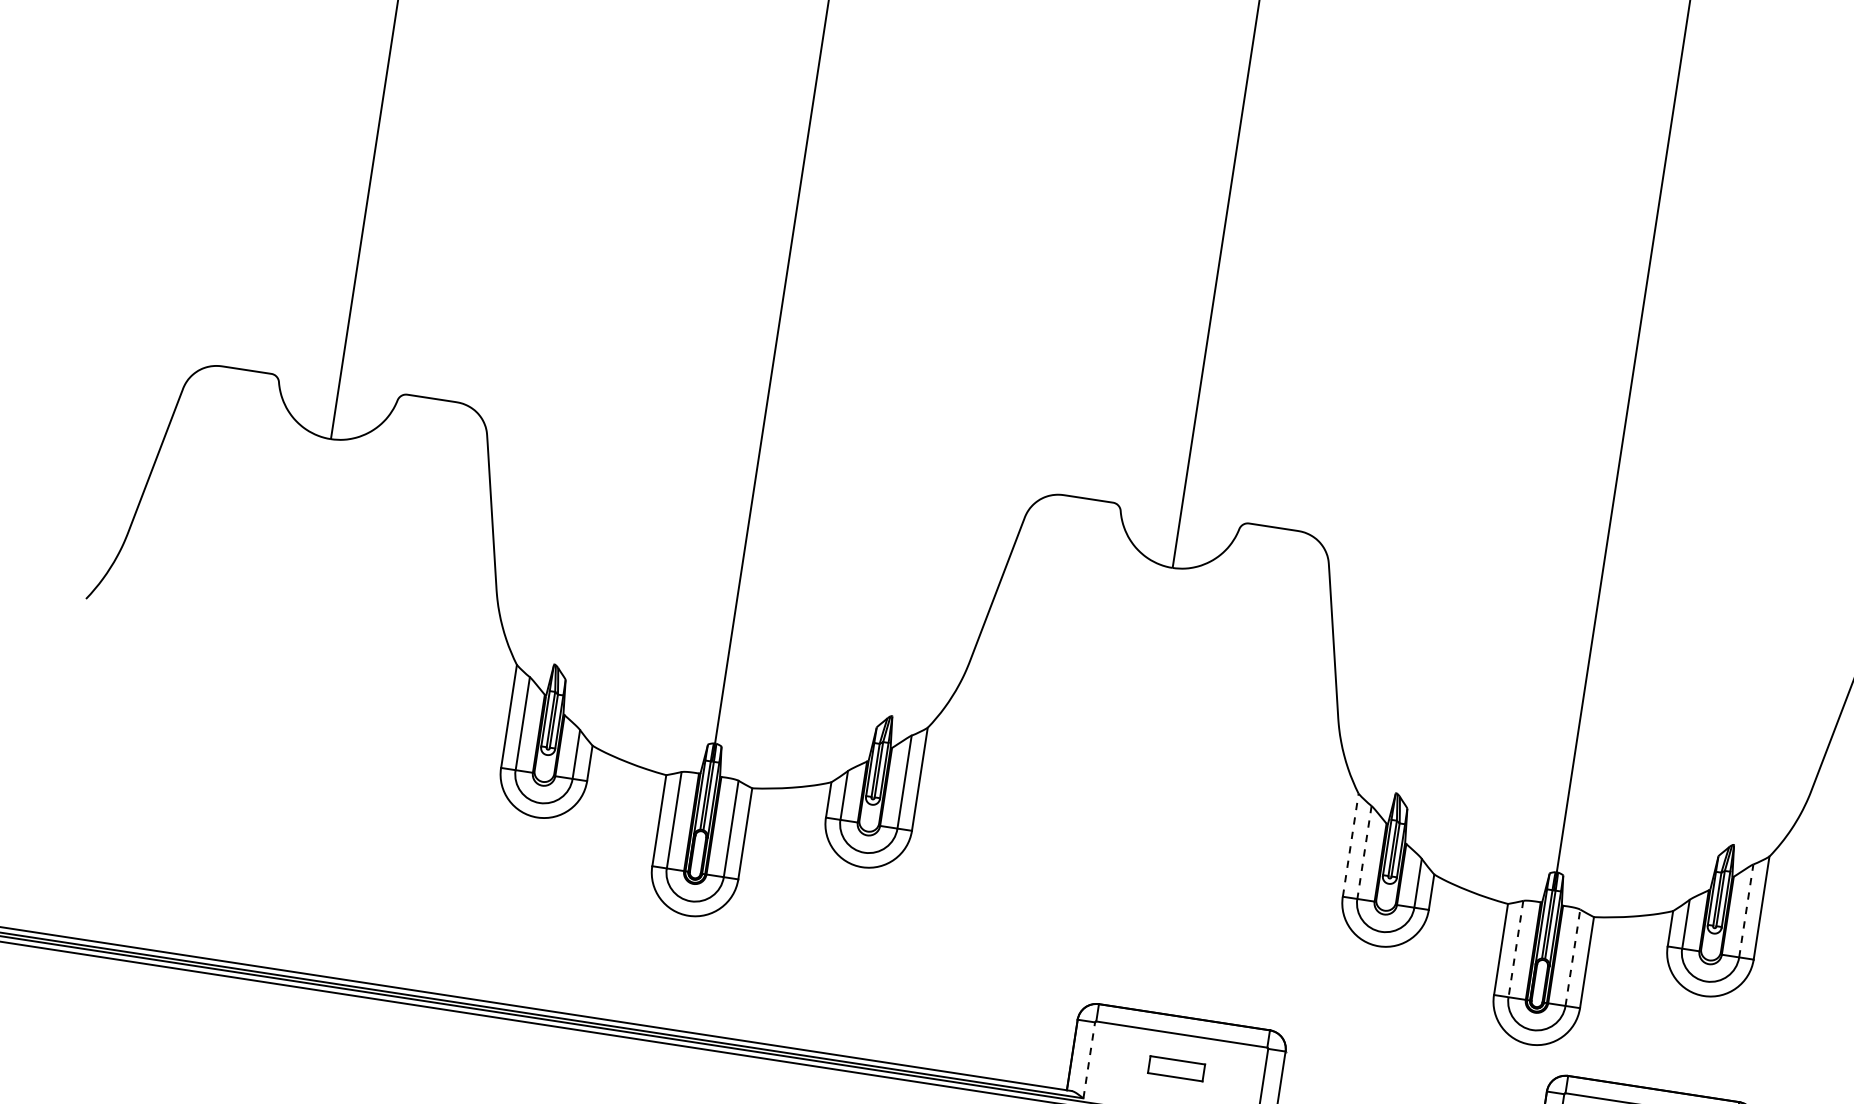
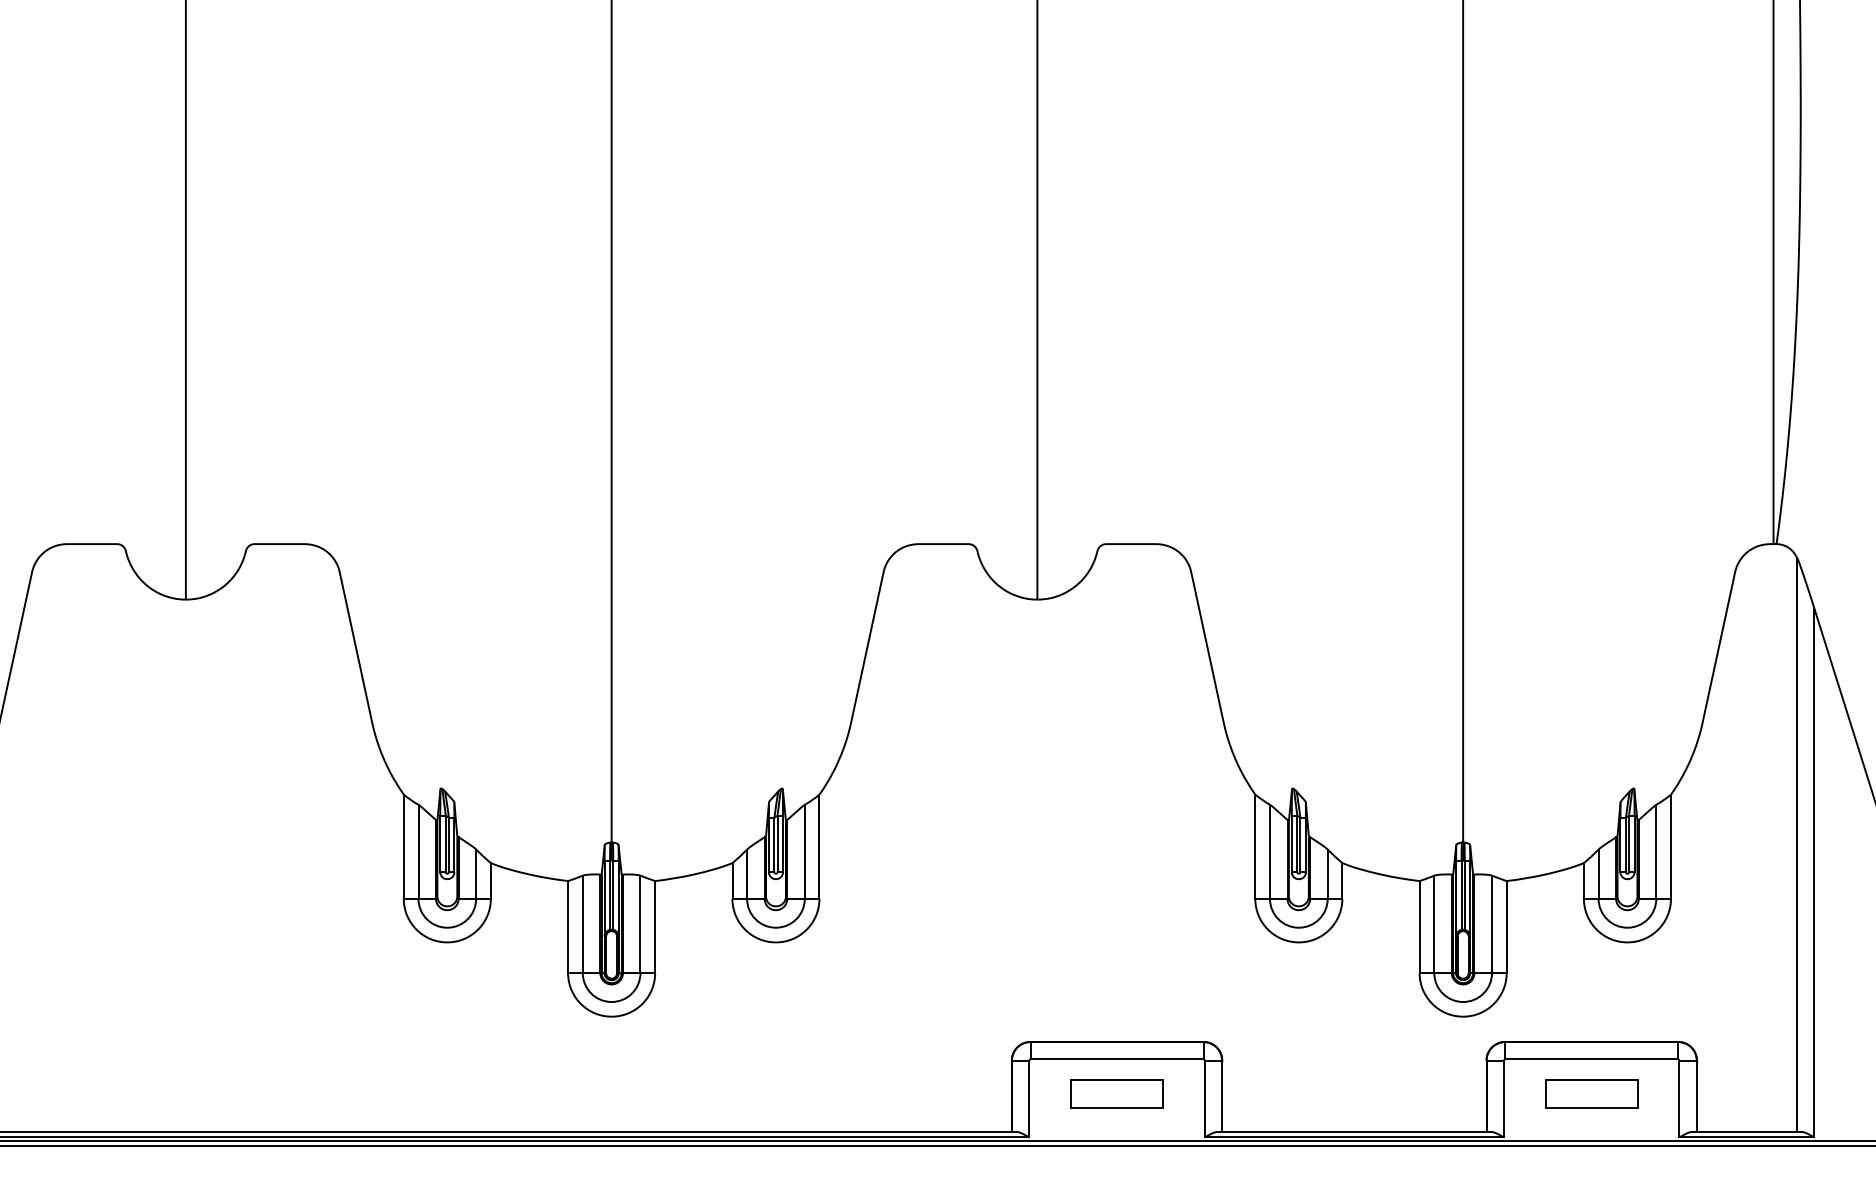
line: (1350, 844) -> (1255, 846), dashed -> solid
line: (1364, 853) -> (1270, 852), dashed -> solid
line: (1746, 910) -> (1656, 851), dashed -> solid
line: (1516, 949) -> (1434, 924), dashed -> solid
line: (1572, 957) -> (1491, 924), dashed -> solid
line: (1089, 1059) -> (1029, 1098), dashed -> solid
part: (1176, 1068) -> (1116, 1093), size x1.67

